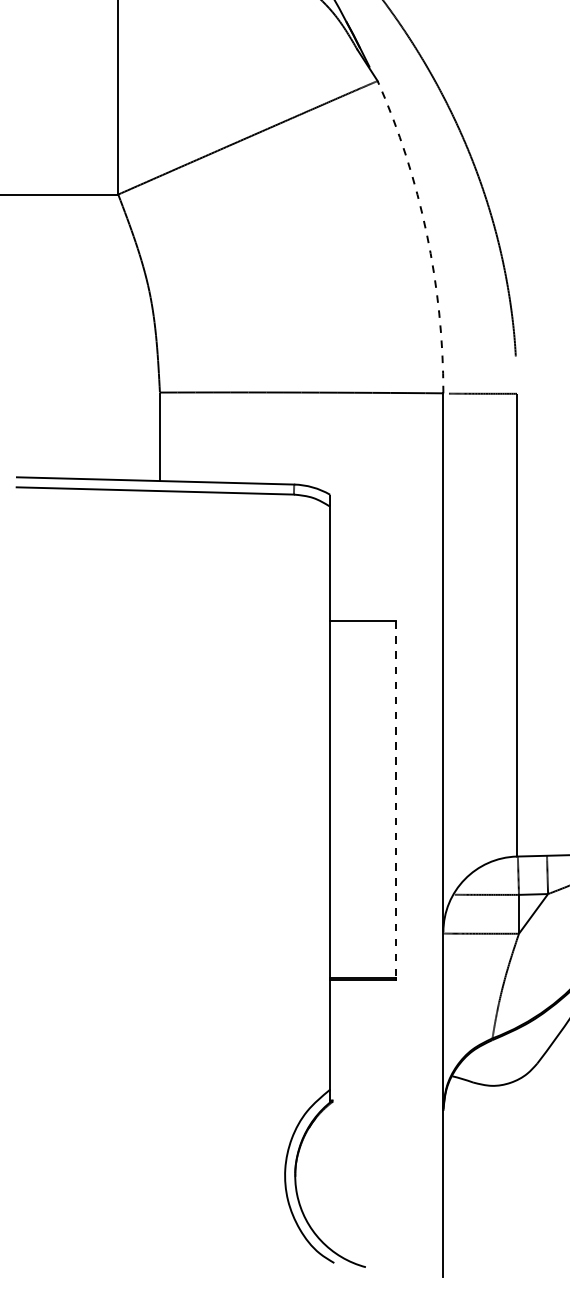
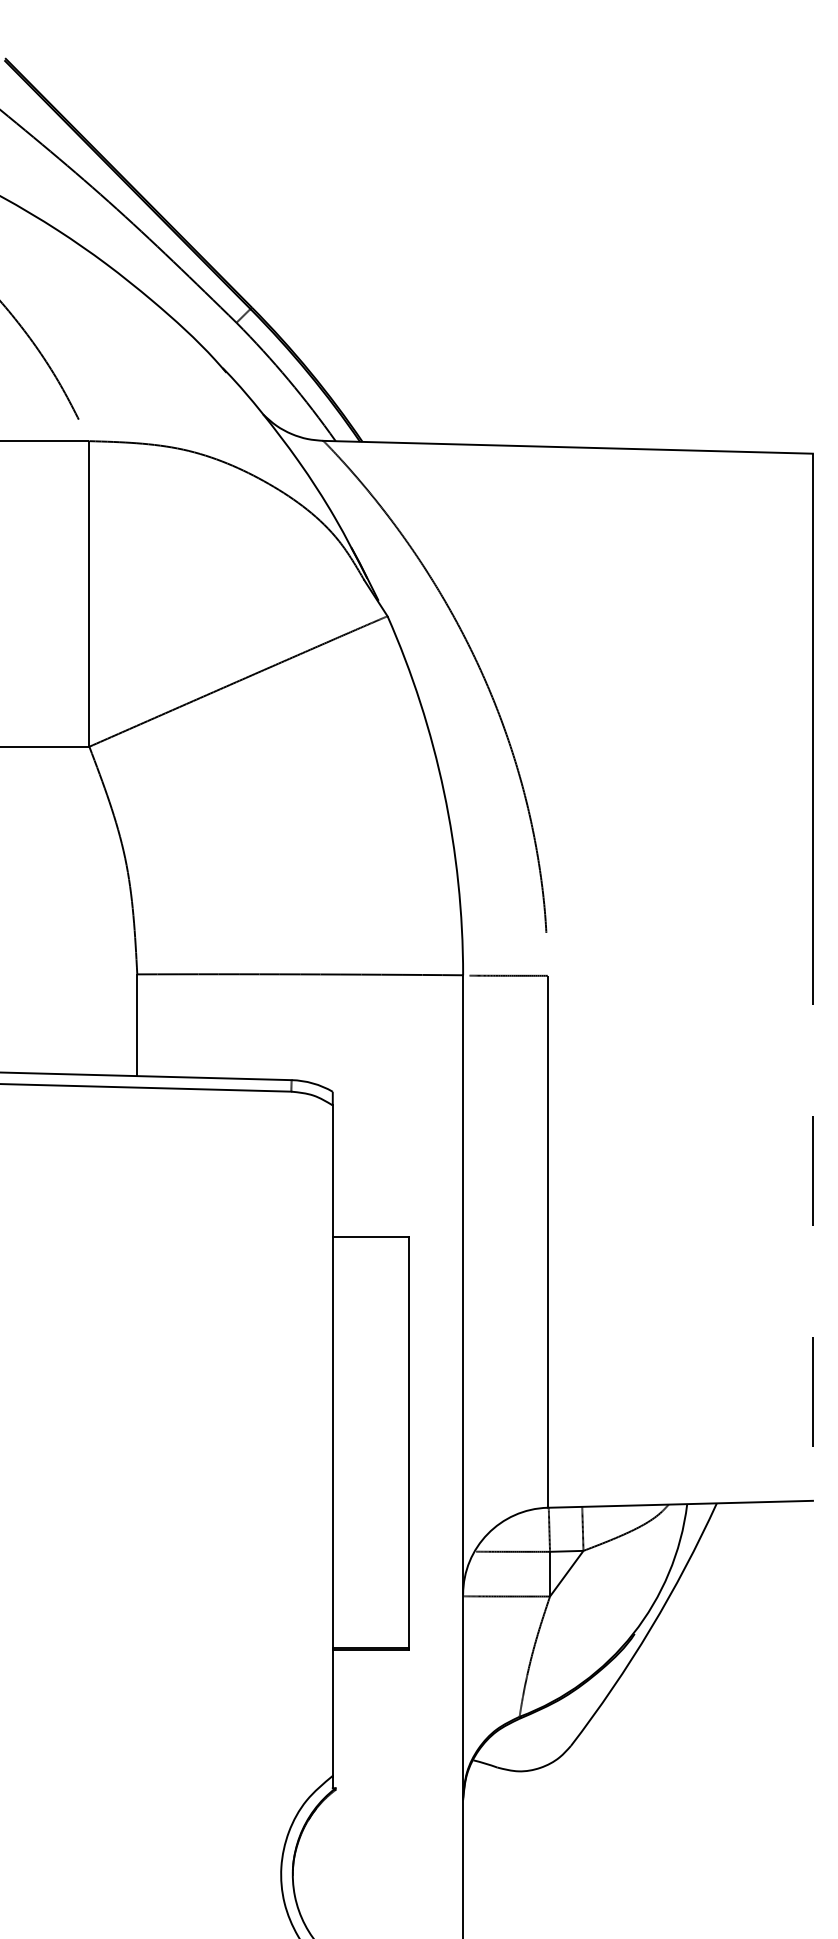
arc: (427, 233) -> (444, 791), dashed -> solid
line: (395, 799) -> (408, 1442), dashed -> solid

